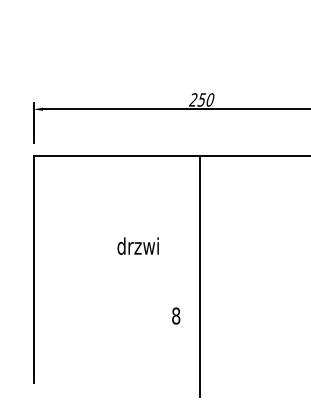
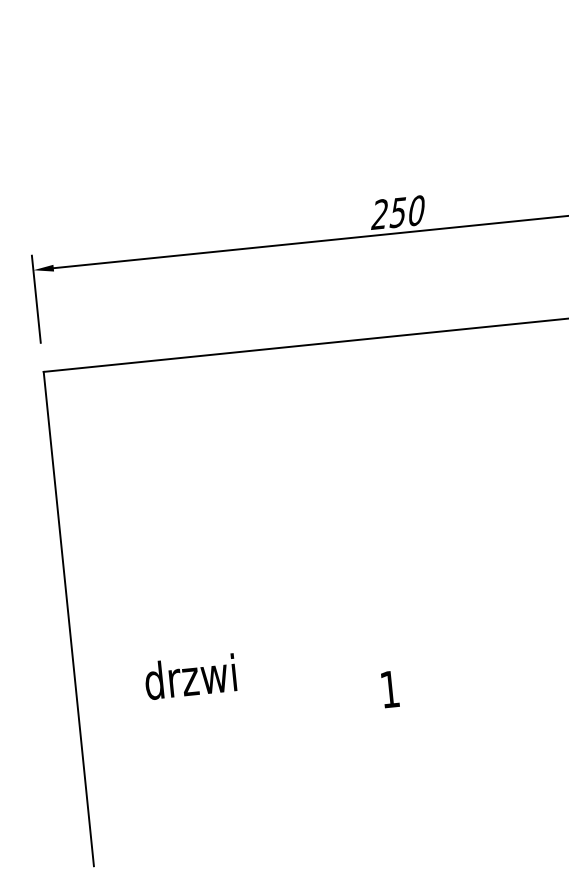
text: (137, 245) -> (188, 675), moved
line: (200, 275) -> (433, 595), removed
text: (176, 315) -> (390, 688), 8 -> 1

